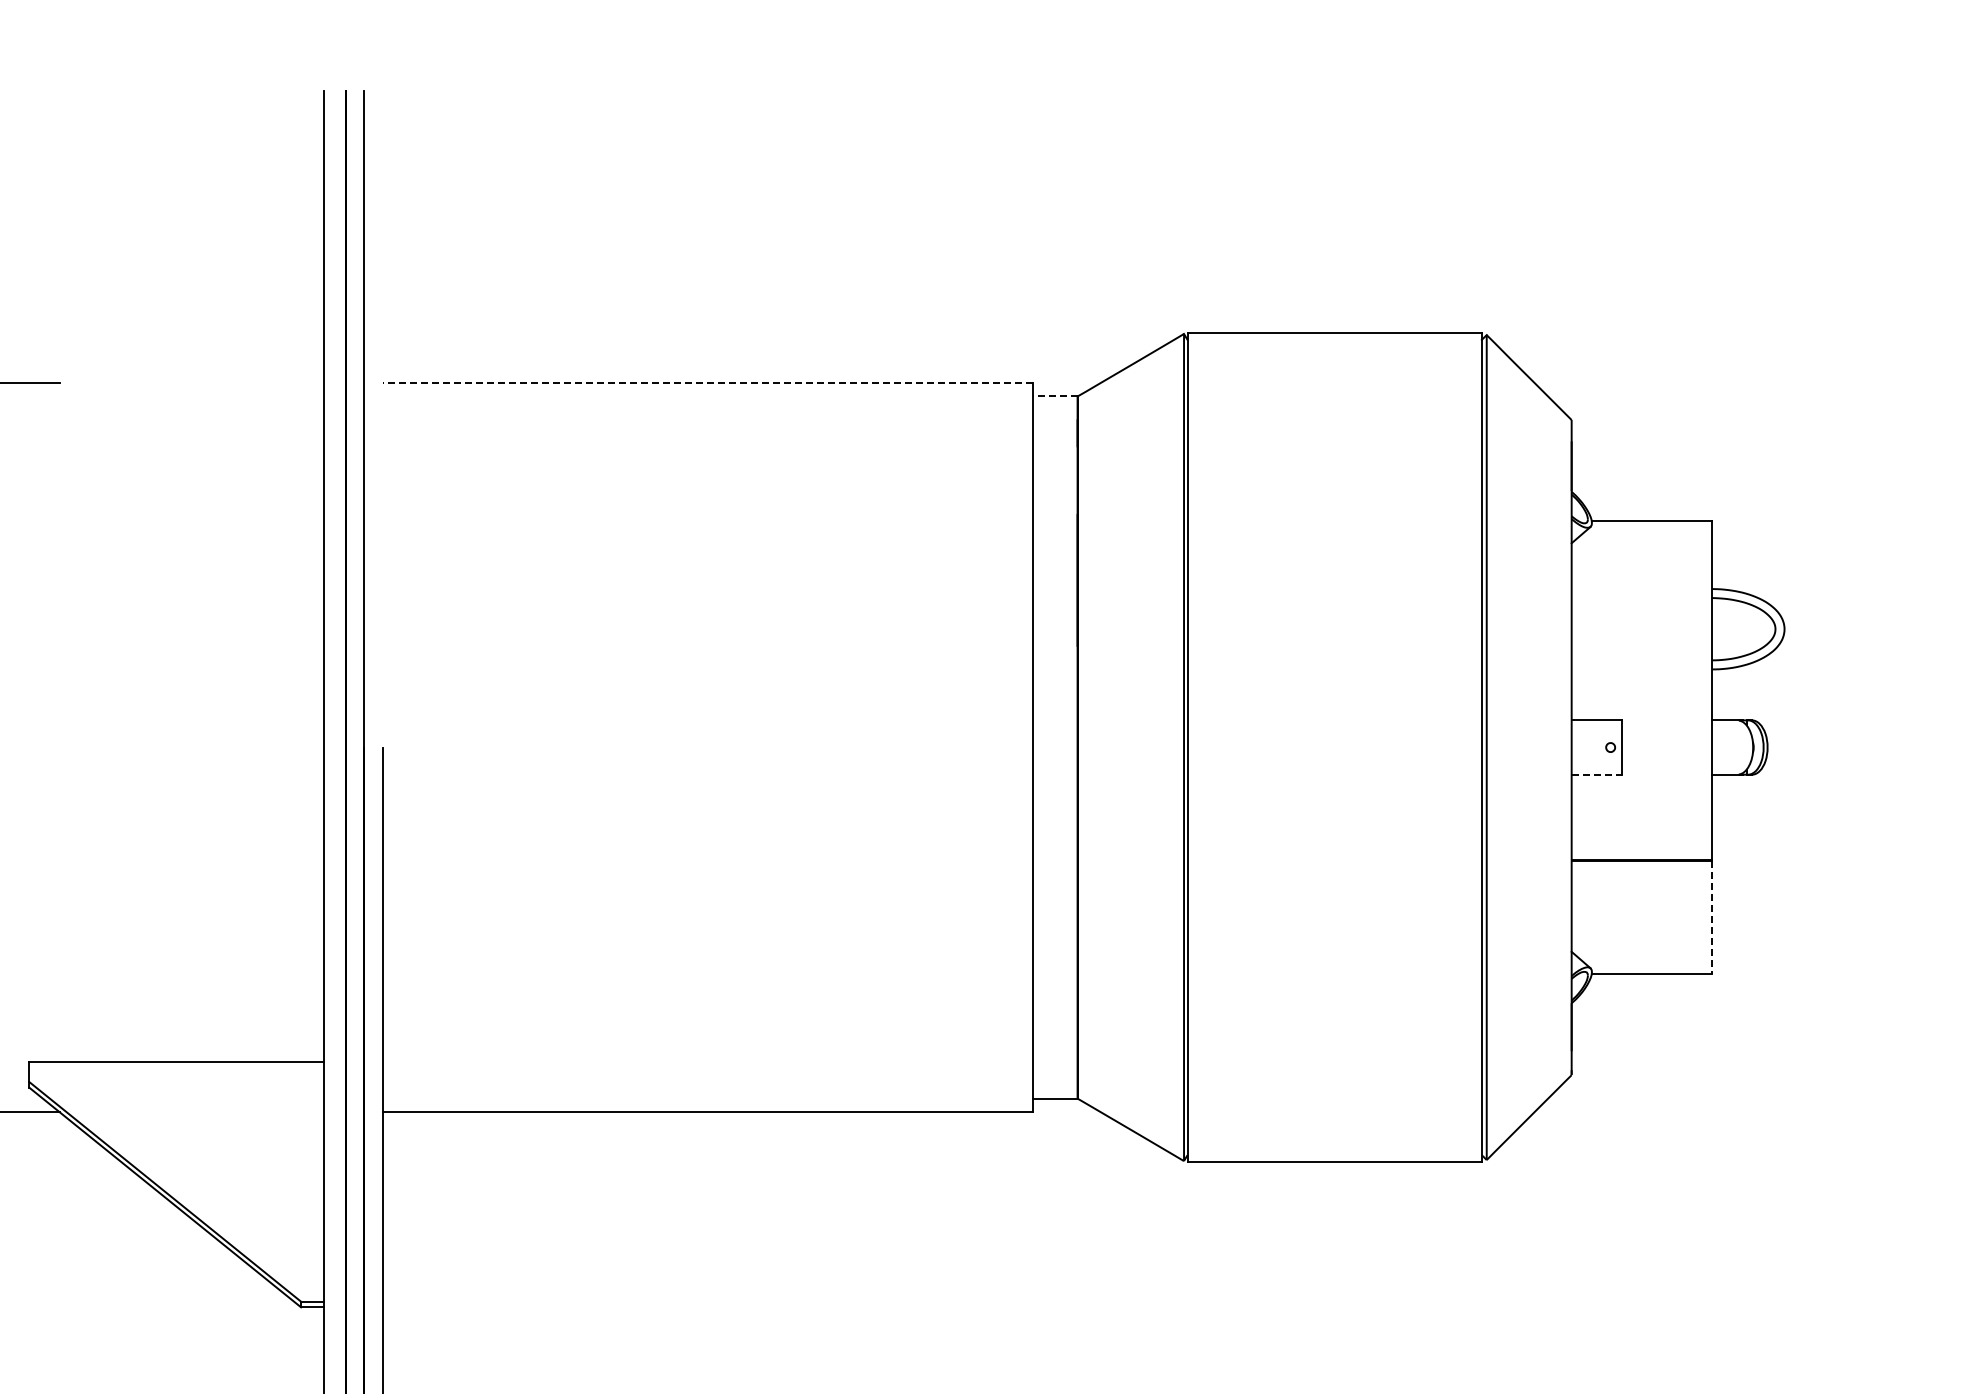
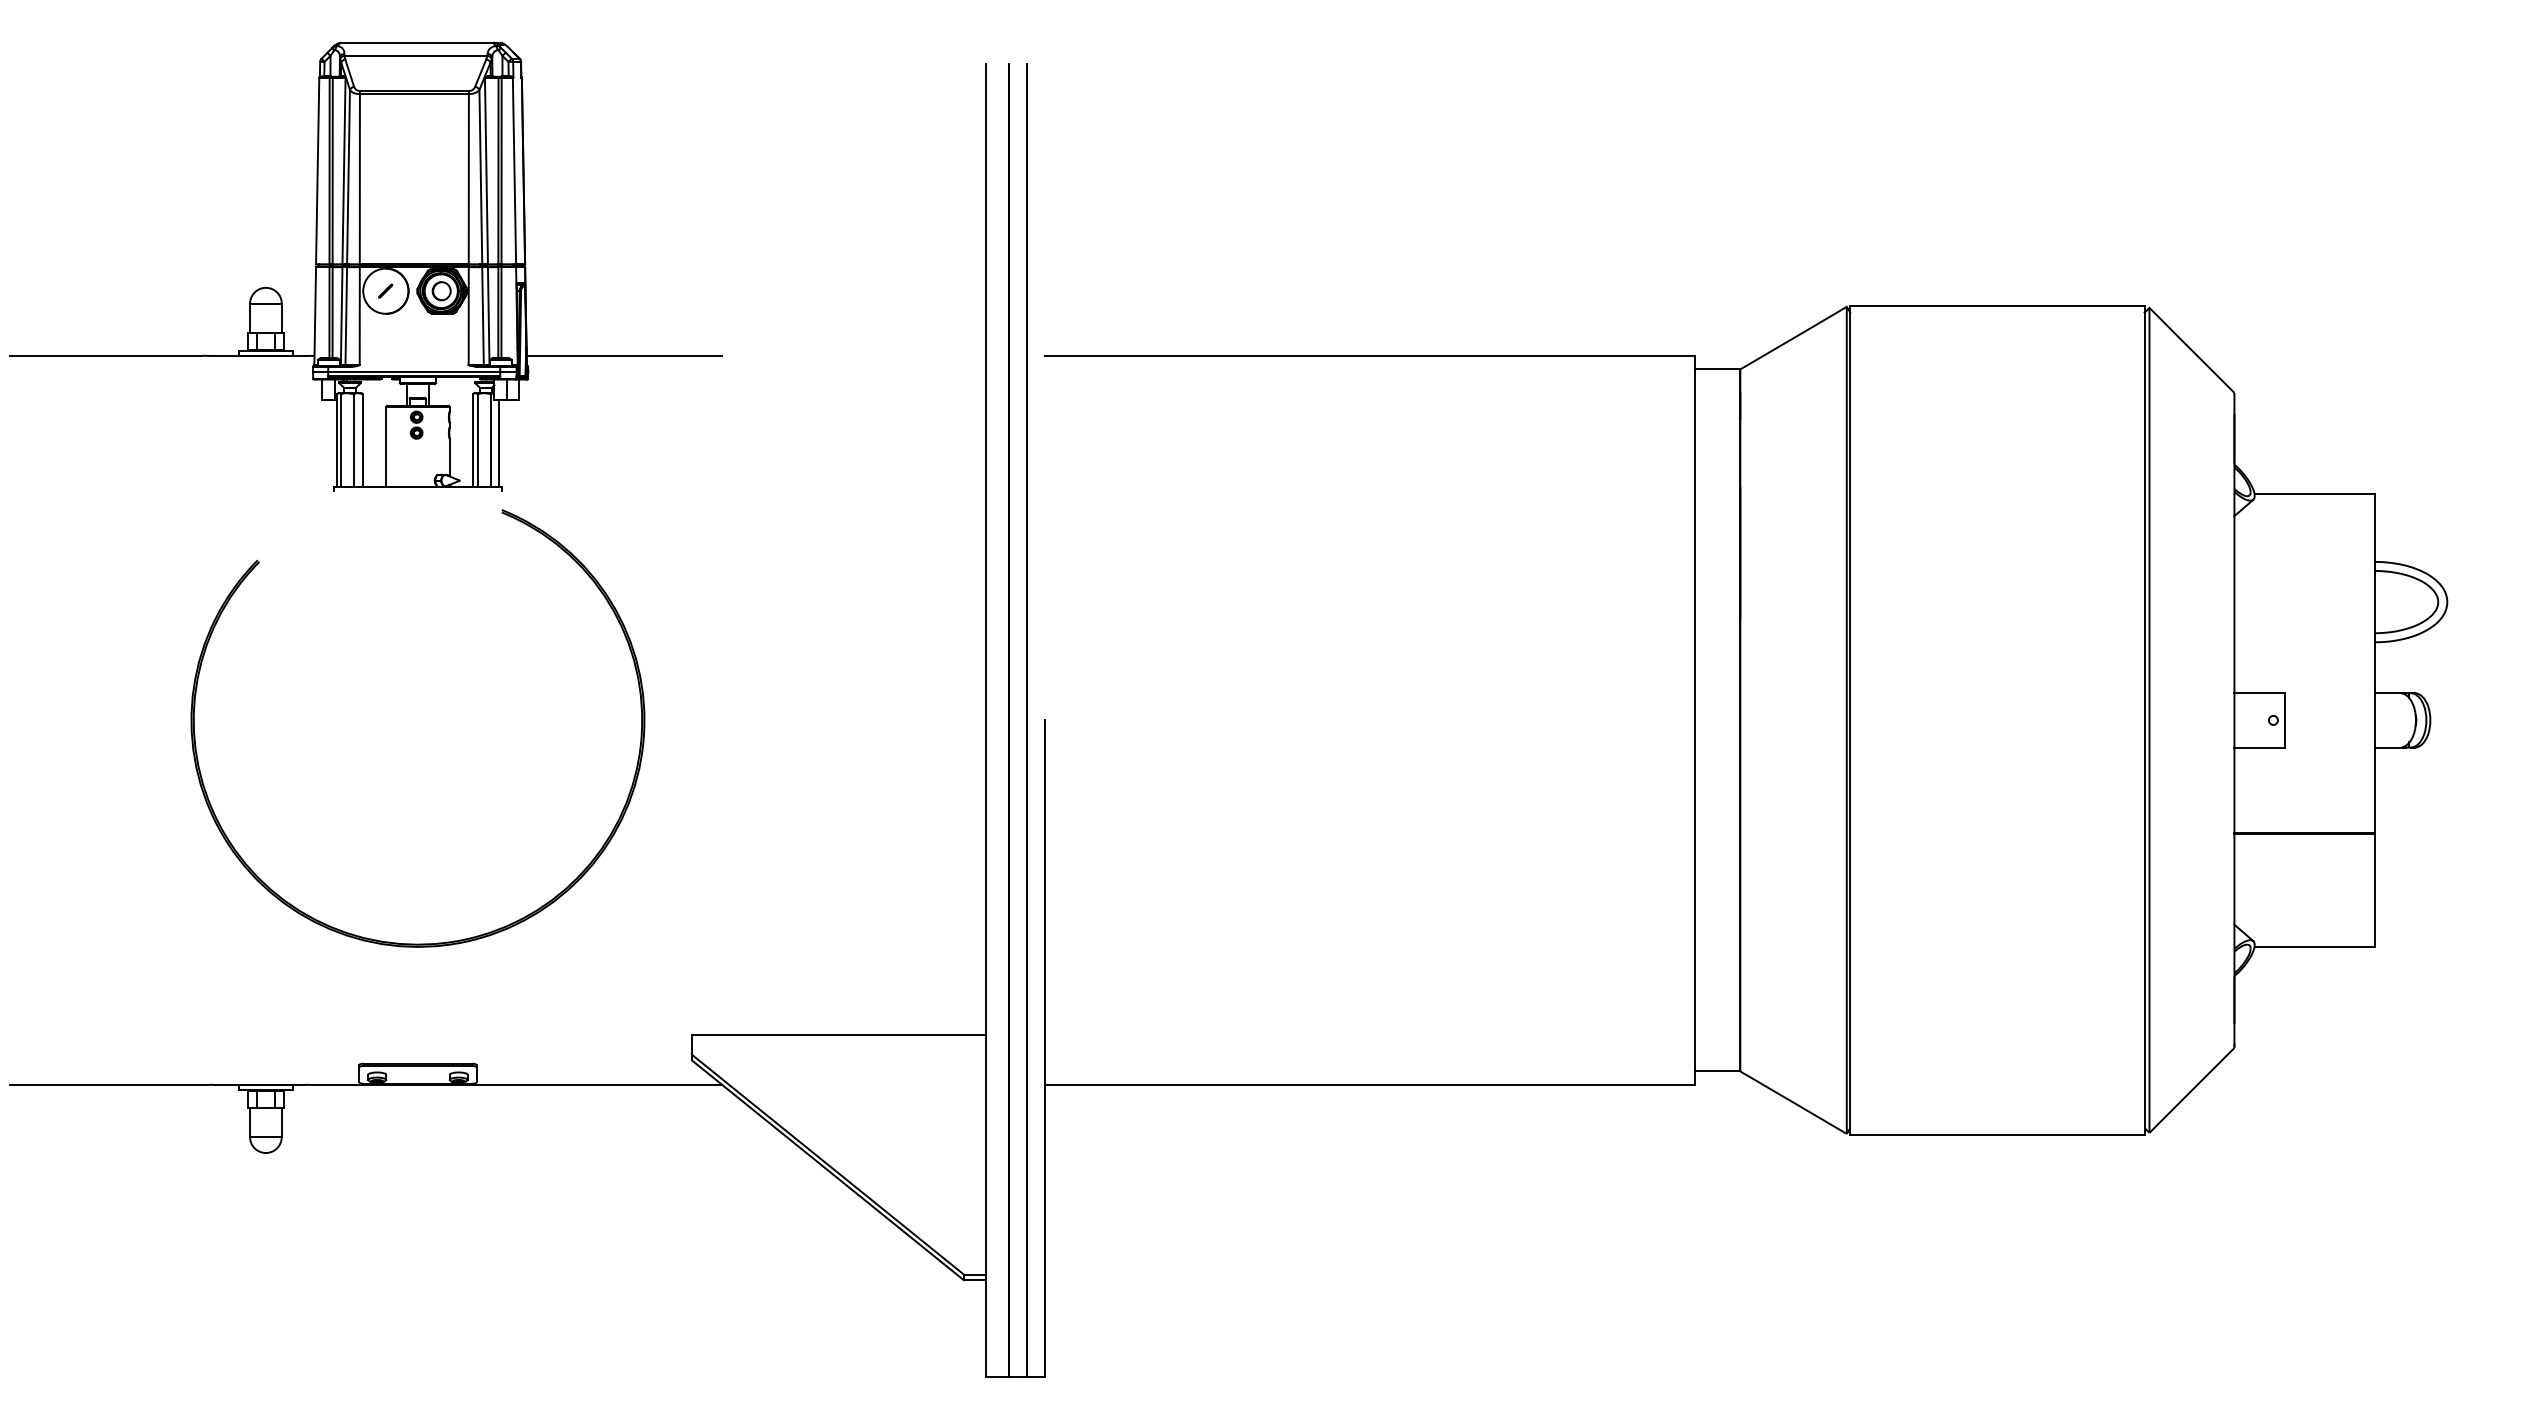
line: (706, 382) -> (1369, 355), dashed -> solid
line: (1054, 396) -> (1717, 369), dashed -> solid
line: (1597, 774) -> (2260, 747), dashed -> solid
line: (1711, 917) -> (2374, 890), dashed -> solid

